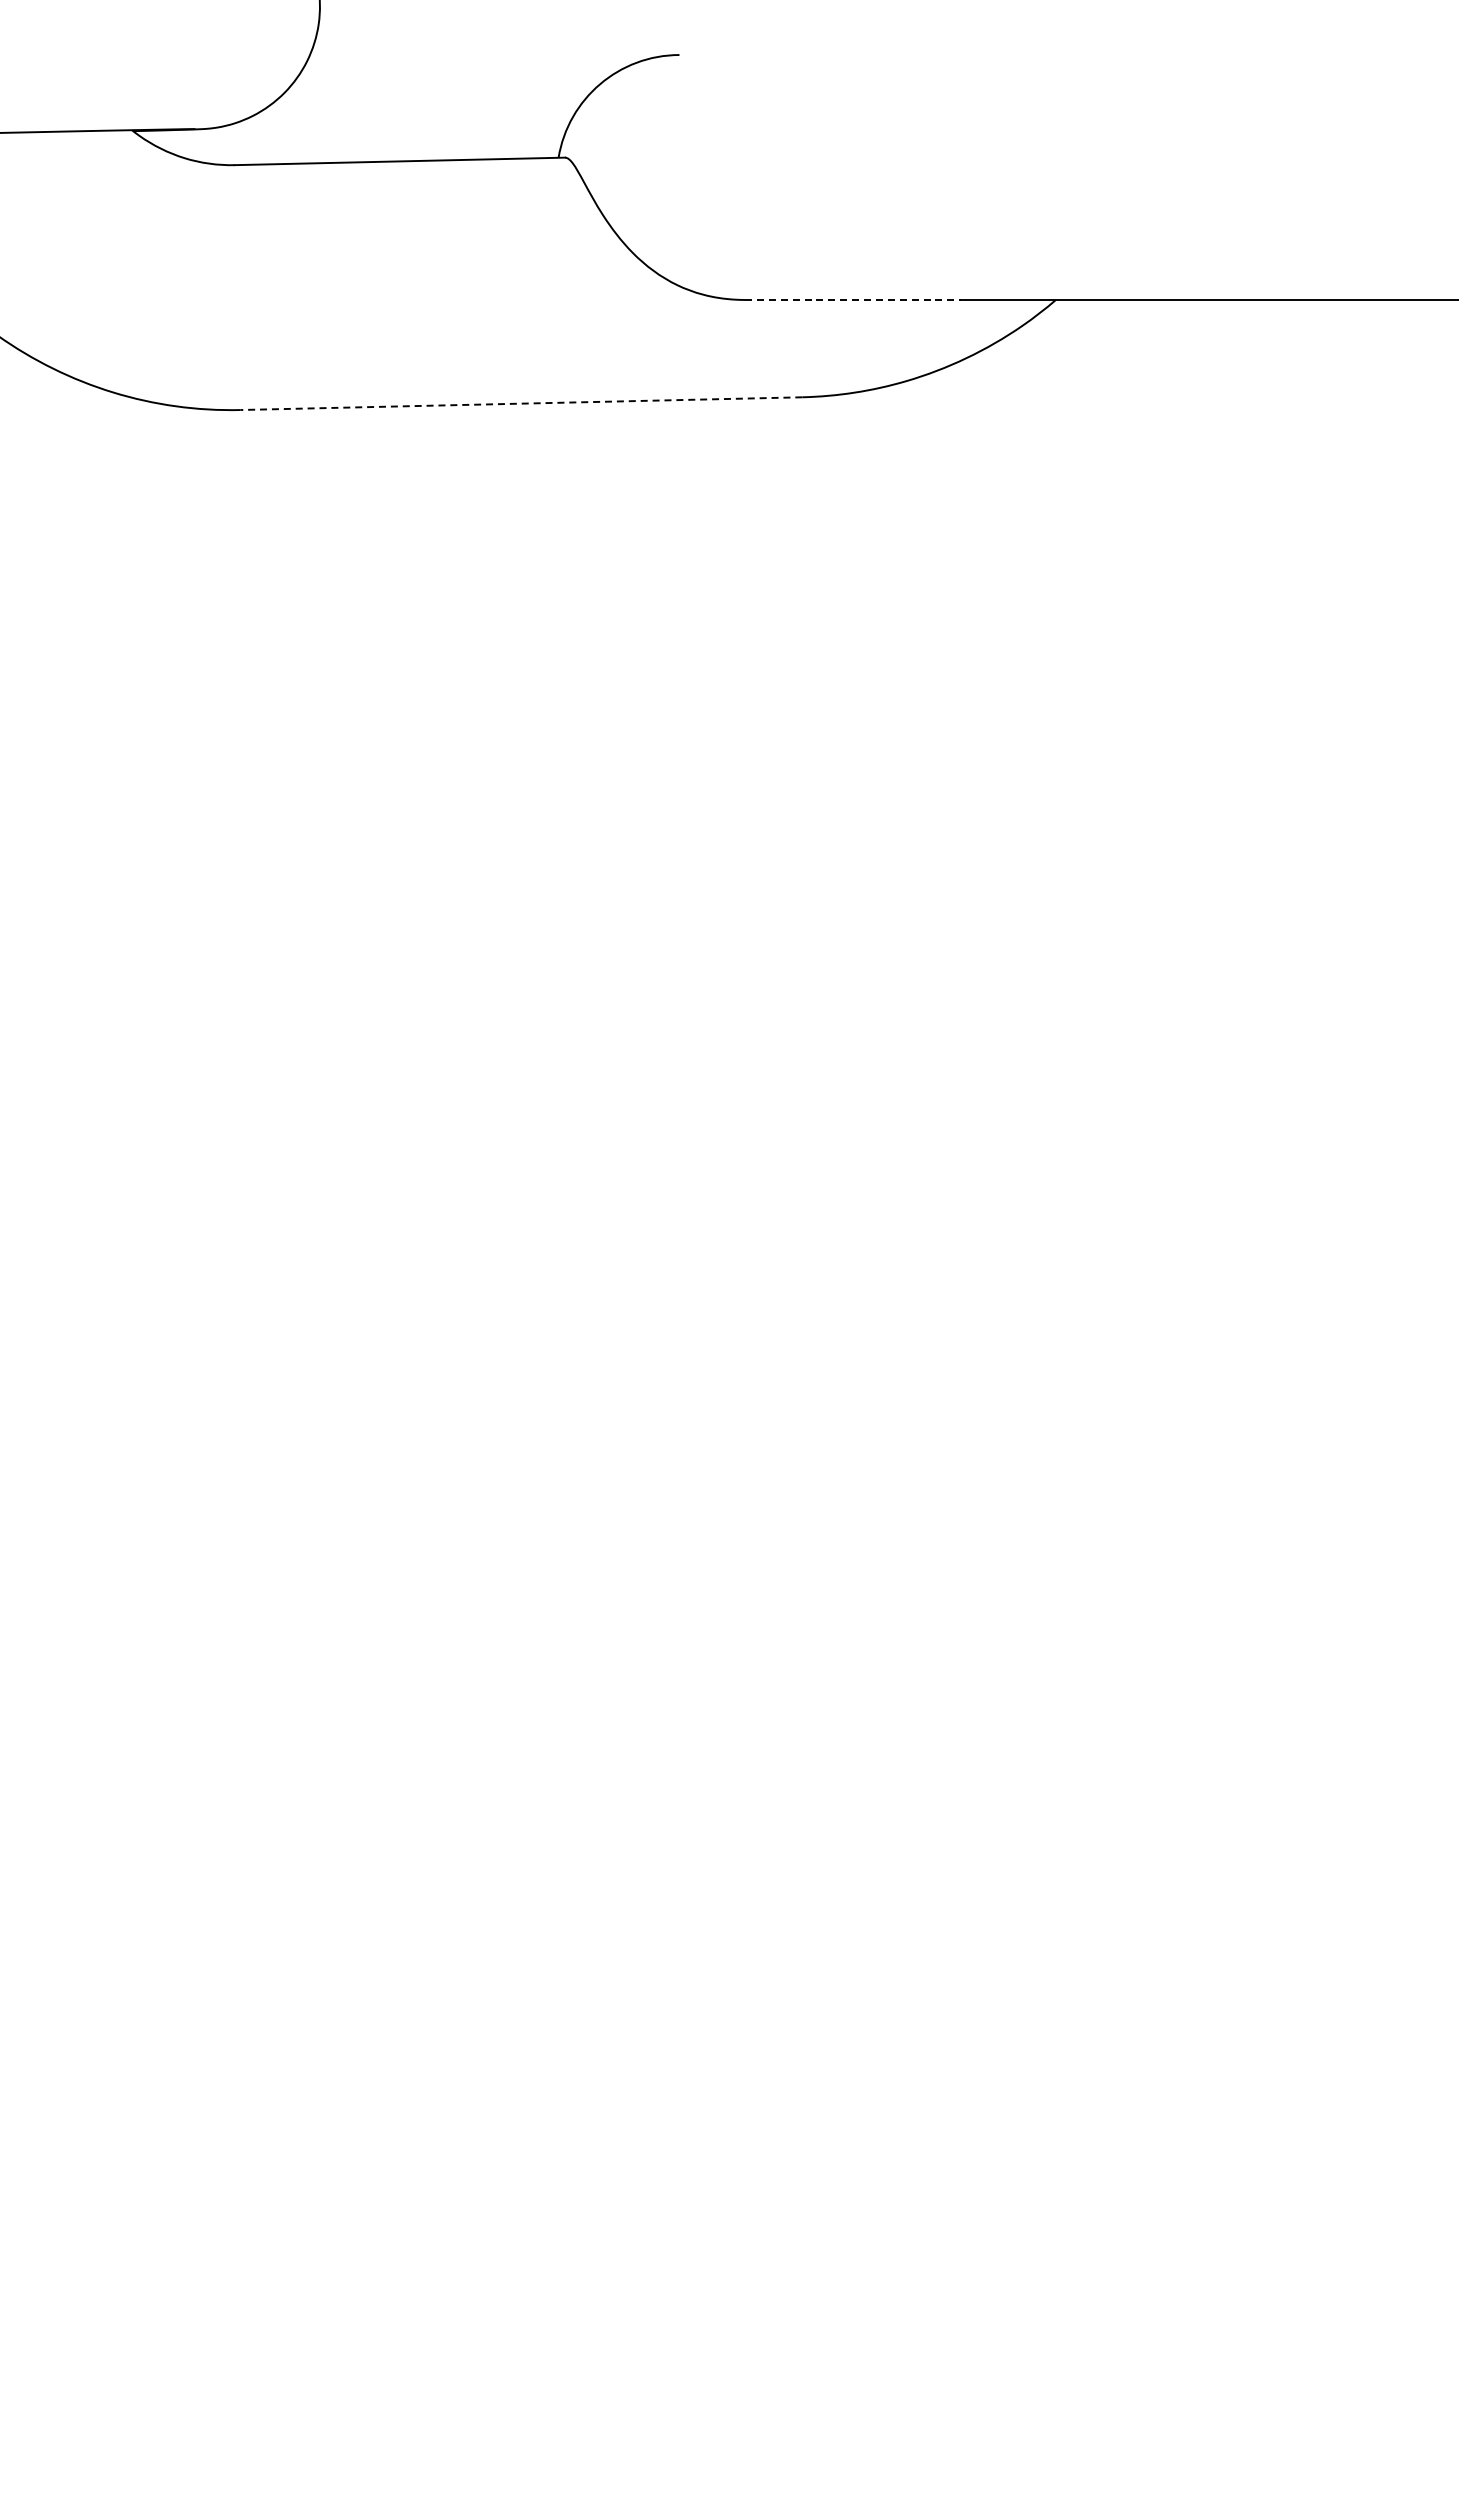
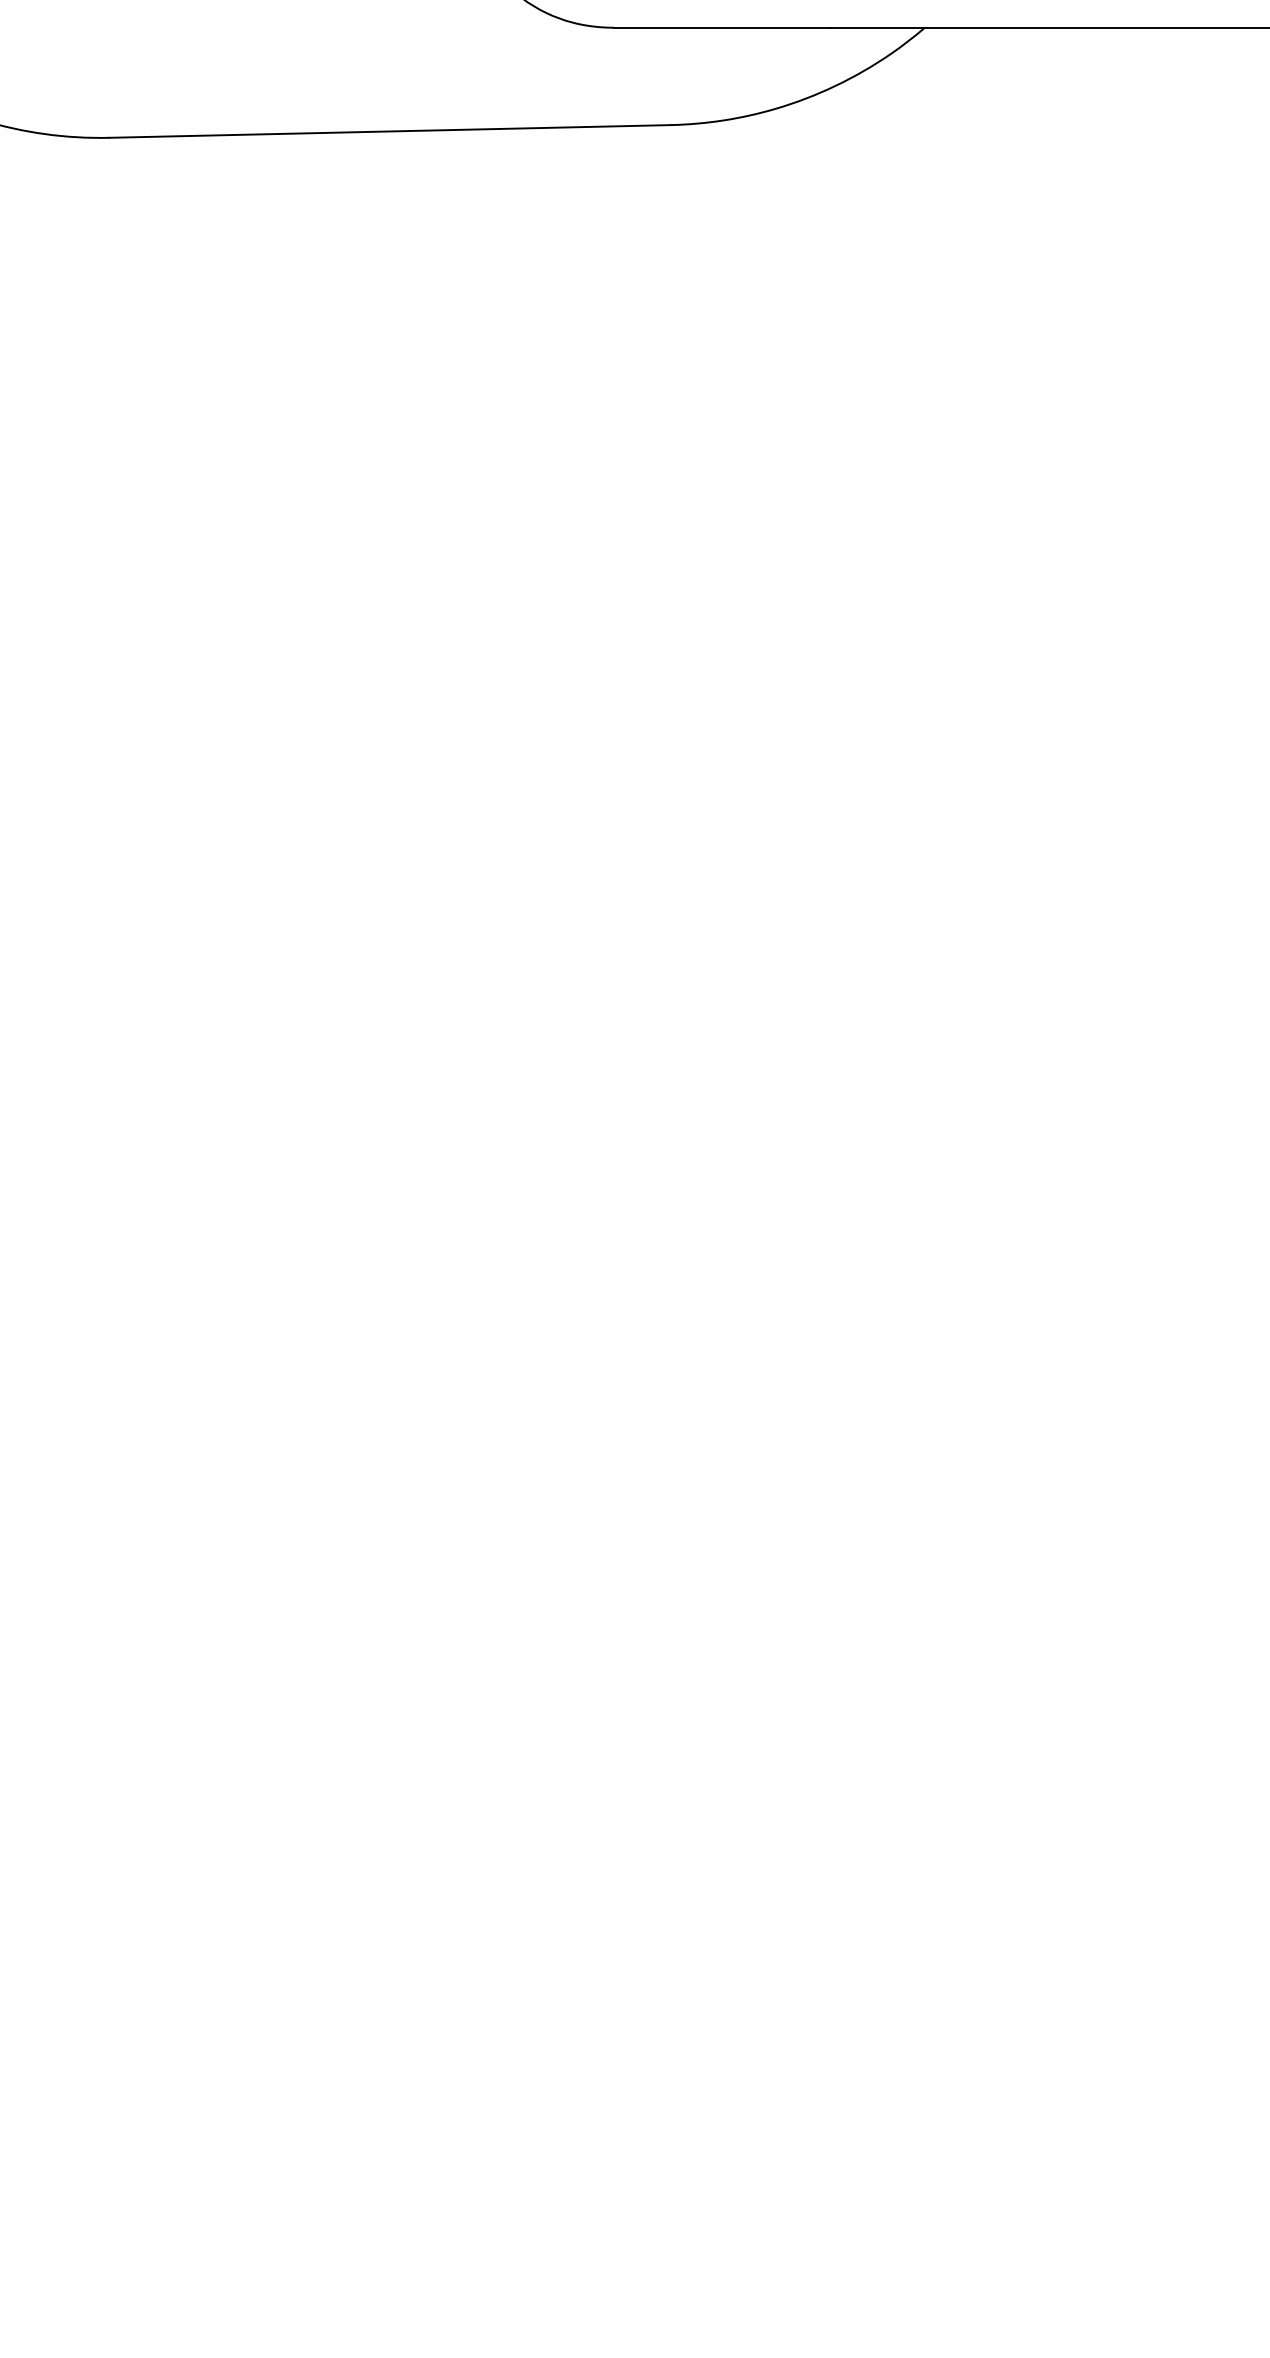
line: (853, 299) -> (722, 27), dashed -> solid
line: (520, 403) -> (389, 131), dashed -> solid

